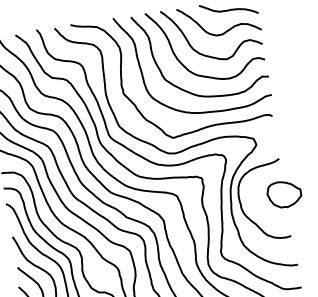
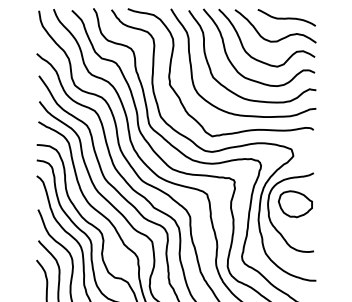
part: (283, 194) -> (294, 204), moved

